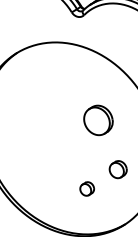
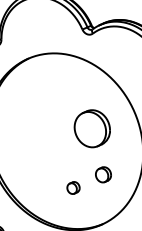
part: (97, 120) -> (91, 128), size x1.4

